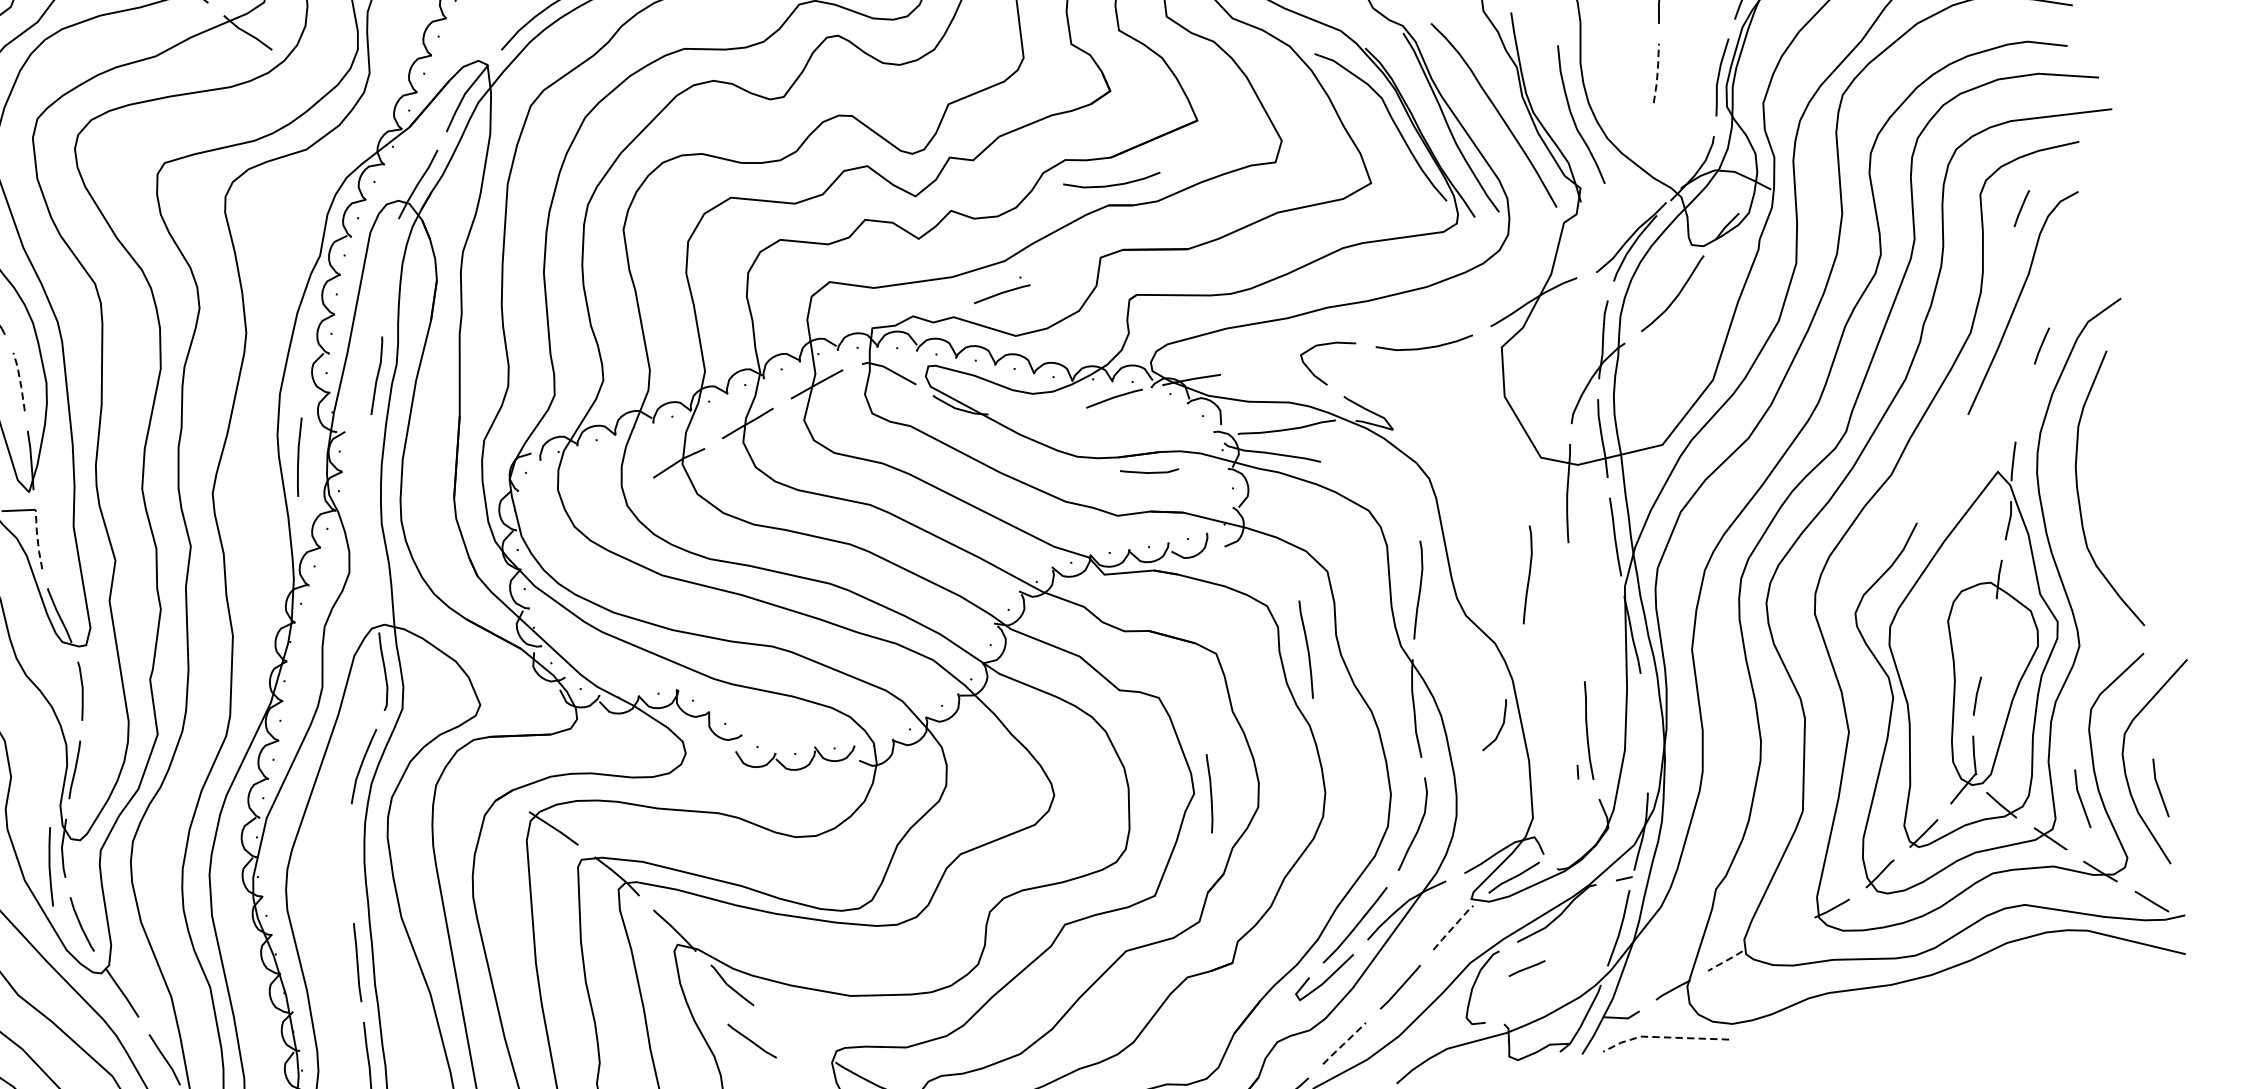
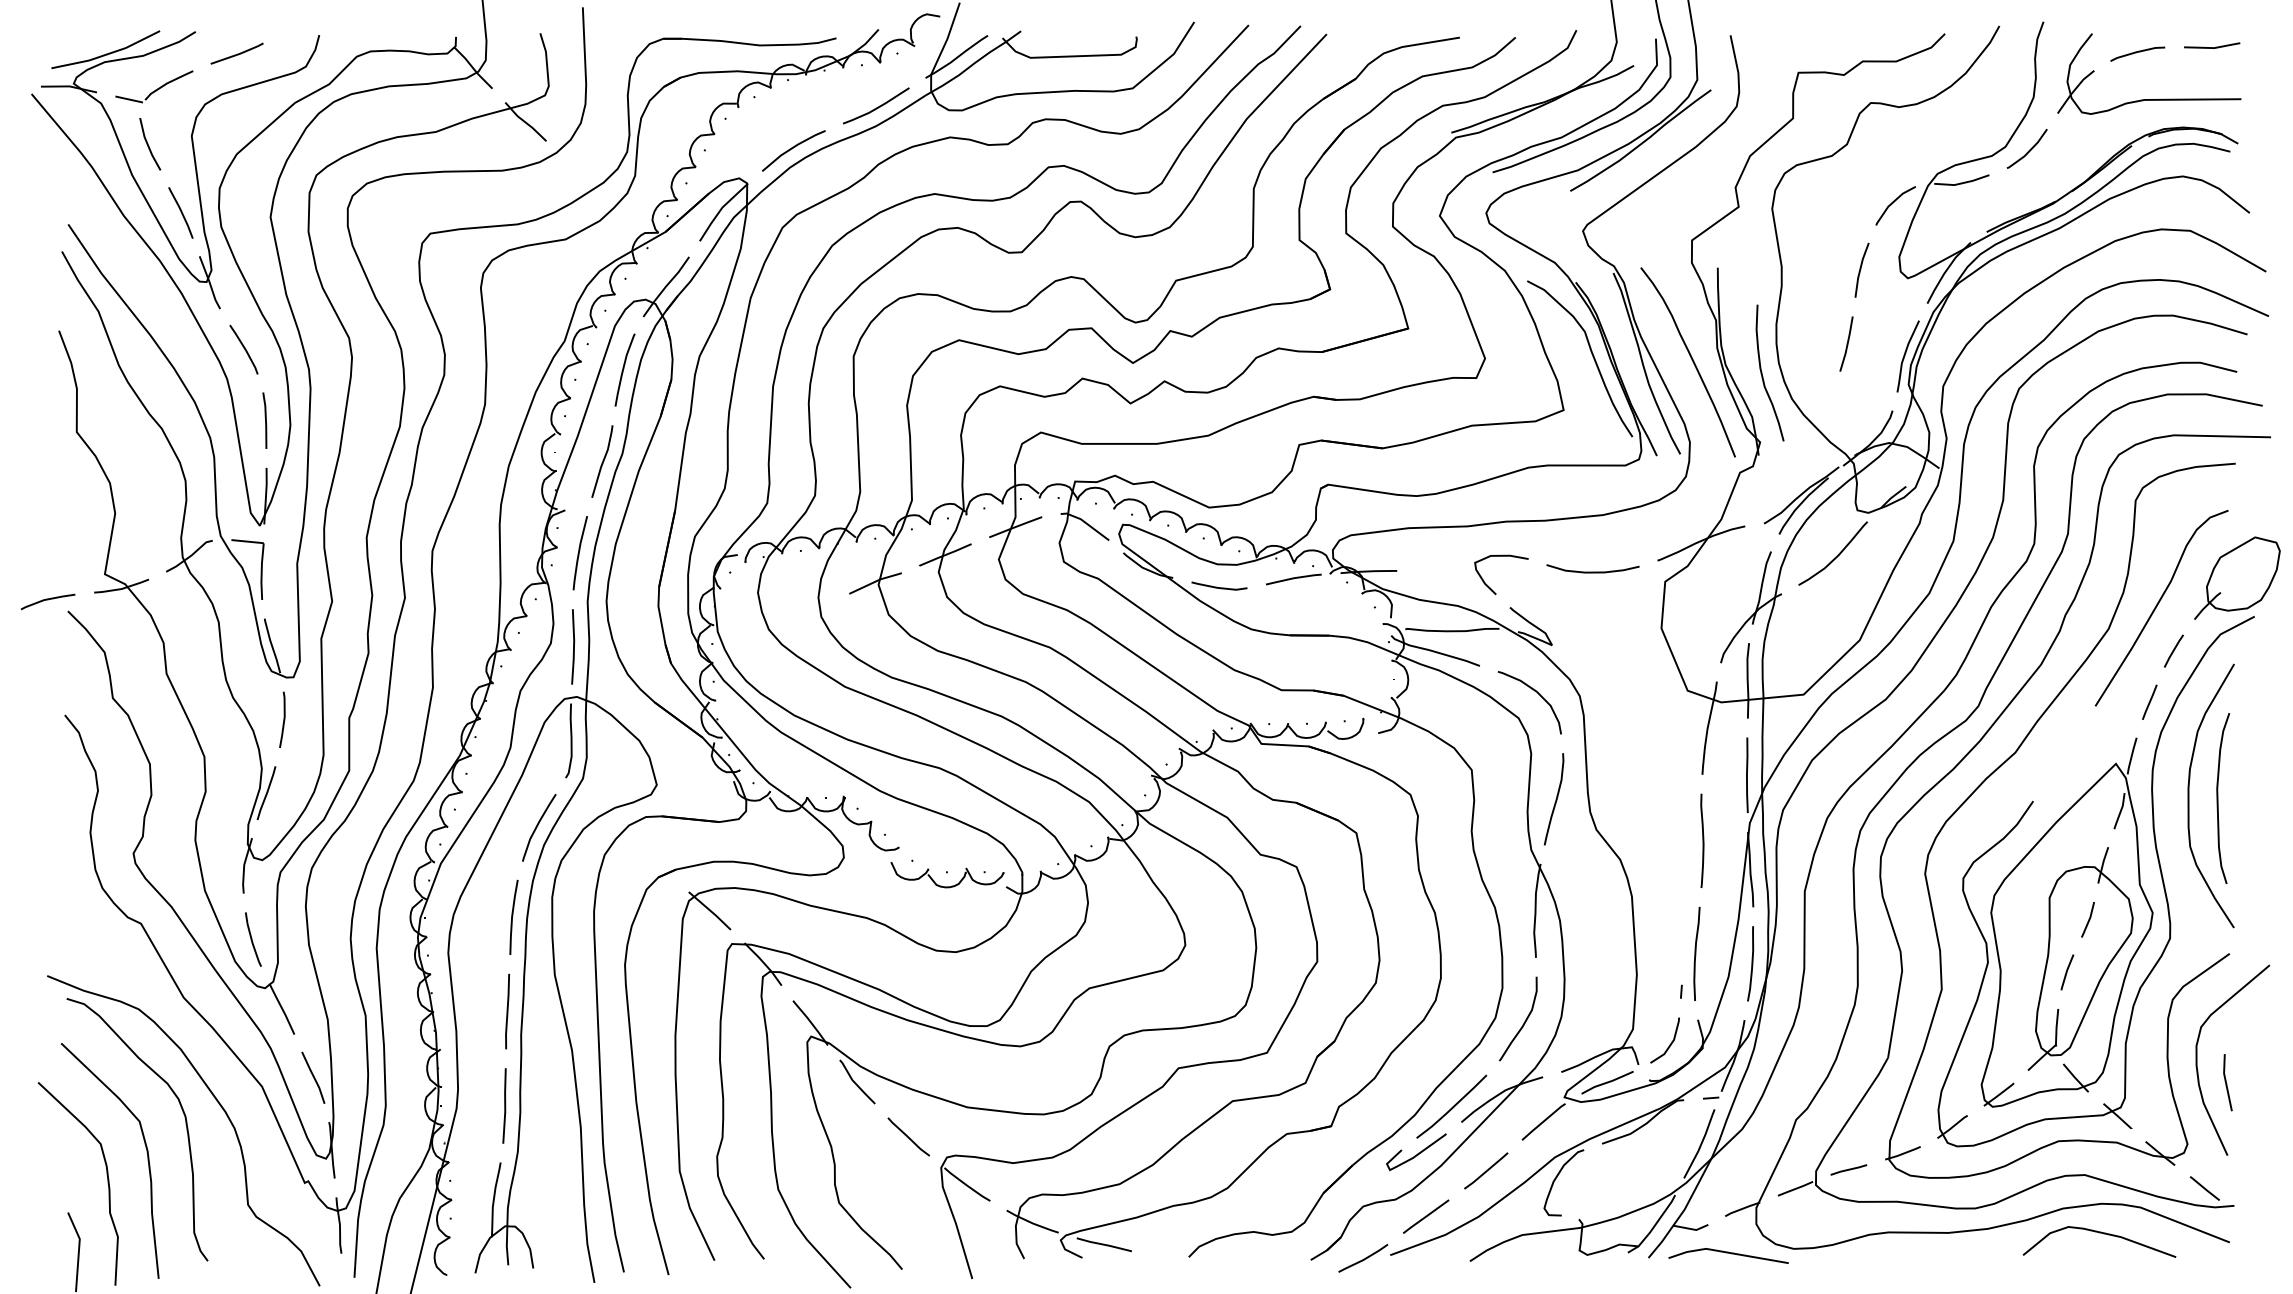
line: (1657, 72) -> (1847, 343), dashed -> solid
curve: (1111, 184) -> (1319, 377), removed
line: (2021, 208) -> (2172, 518), removed
part: (2097, 260) -> (2237, 577), added
curve: (386, 276) -> (624, 369), added
part: (1001, 290) -> (1201, 462), removed
line: (19, 381) -> (265, 420), dashed -> solid
line: (2023, 402) -> (2149, 701), added
line: (299, 457) -> (579, 553), moved
line: (1149, 472) -> (1219, 587), moved
curve: (1384, 482) -> (1537, 693), added
curve: (2109, 493) -> (2218, 798), added
line: (37, 539) -> (261, 571), dashed -> solid
line: (373, 572) -> (573, 646), added
curve: (1528, 574) -> (1660, 799), removed
line: (1991, 638) -> (2088, 919), added
curve: (1307, 649) -> (1702, 840), moved
line: (1499, 728) -> (1669, 1044), moved
curve: (1210, 793) -> (1751, 963), moved
line: (2080, 798) -> (2151, 1082), removed
line: (50, 865) -> (513, 916), moved
line: (1454, 927) -> (1544, 1121), dashed -> solid
line: (1725, 960) -> (1795, 1188), dashed -> solid
curve: (2048, 963) -> (2099, 1233), added
line: (1526, 968) -> (1848, 1169), moved
line: (1662, 1037) -> (1726, 1252), dashed -> solid
line: (751, 1040) -> (908, 1136), moved
line: (1344, 1043) -> (1426, 1216), dashed -> solid

